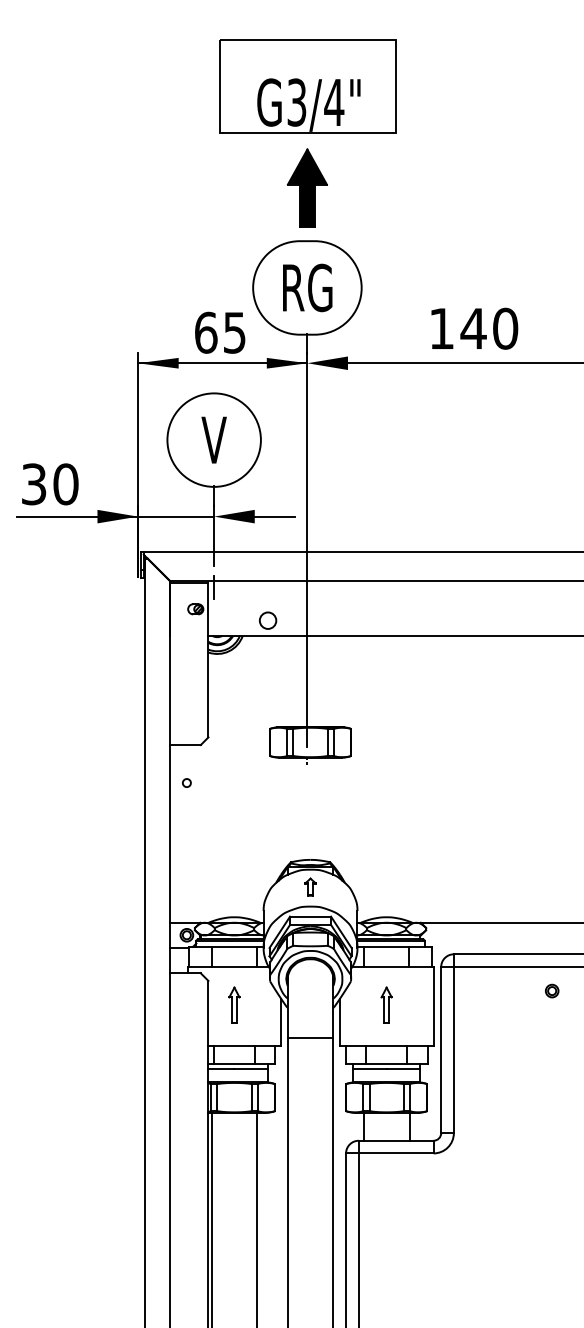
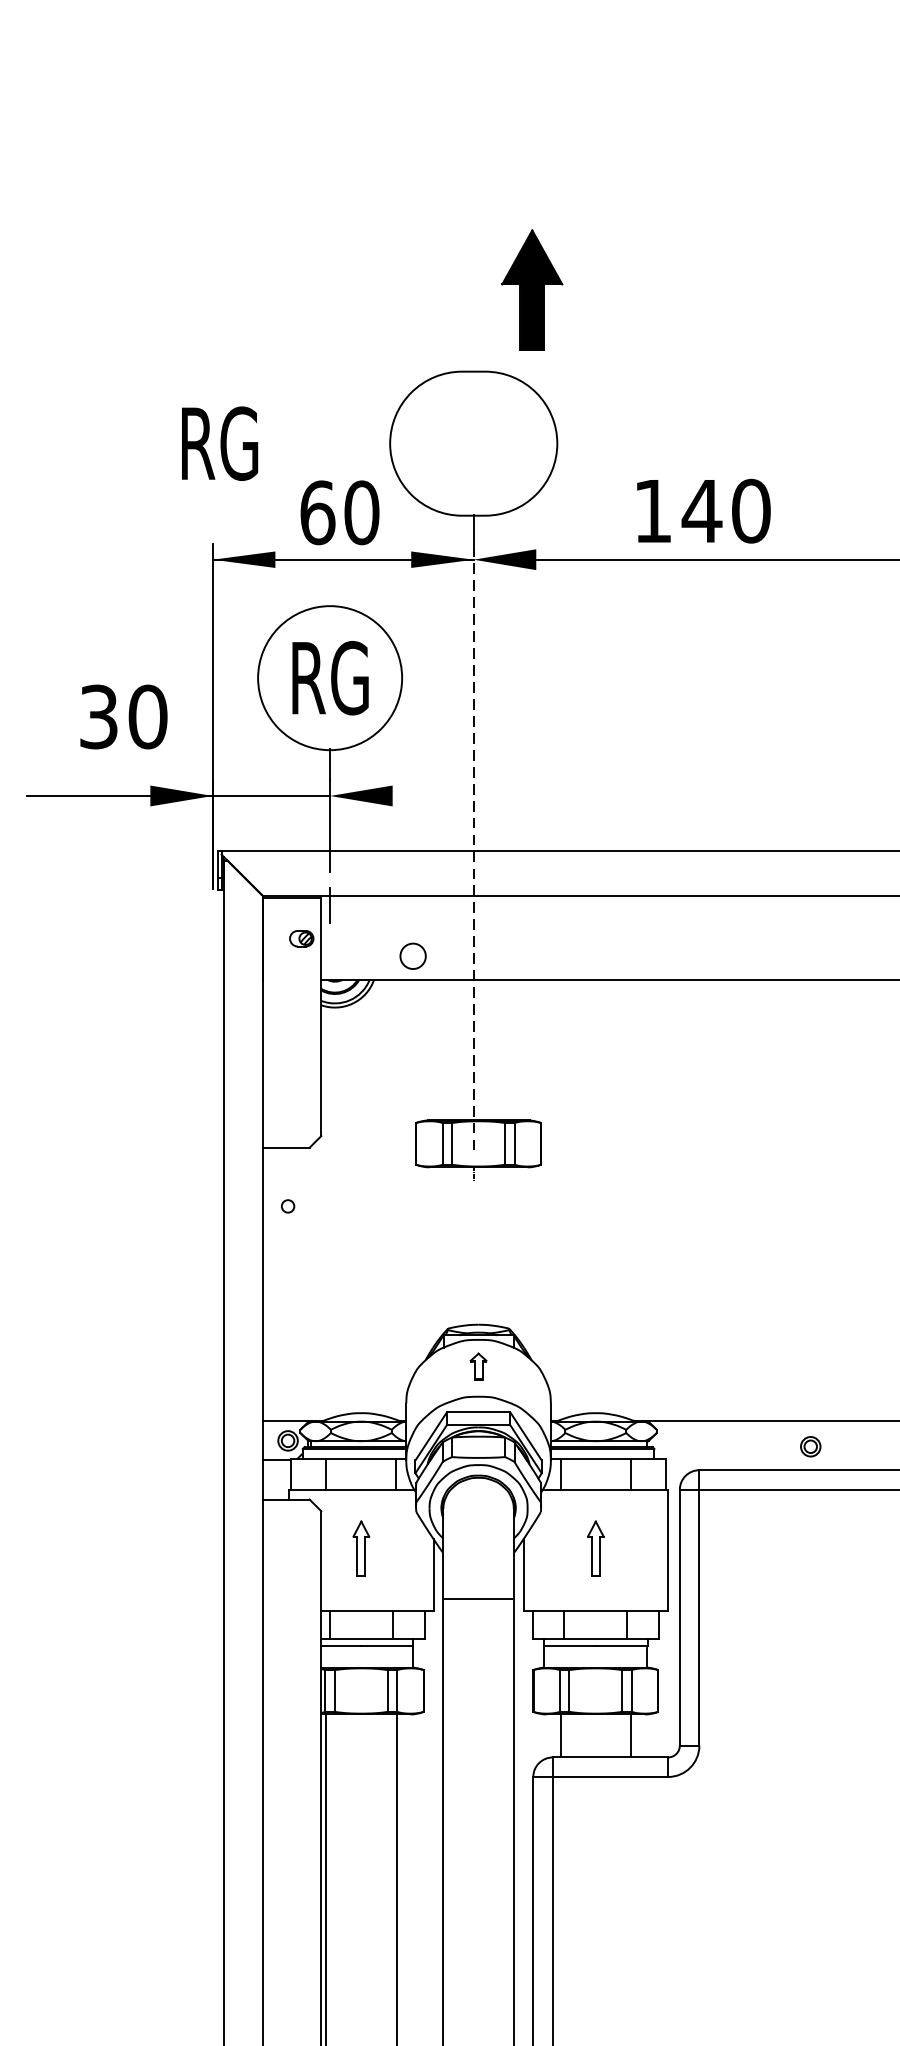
part: (307, 86) -> (473, 133), removed
part: (306, 187) -> (530, 288), moved
text: (307, 287) -> (219, 443), moved
text: (474, 328) -> (703, 510), moved
text: (234, 332) -> (361, 512), 65 -> 60
text: (214, 440) -> (330, 678), V -> RG
text: (50, 484) -> (124, 717), moved
line: (274, 516) -> (423, 795), removed
line: (307, 549) -> (473, 846), solid -> dashed
part: (552, 990) -> (811, 1445), moved

